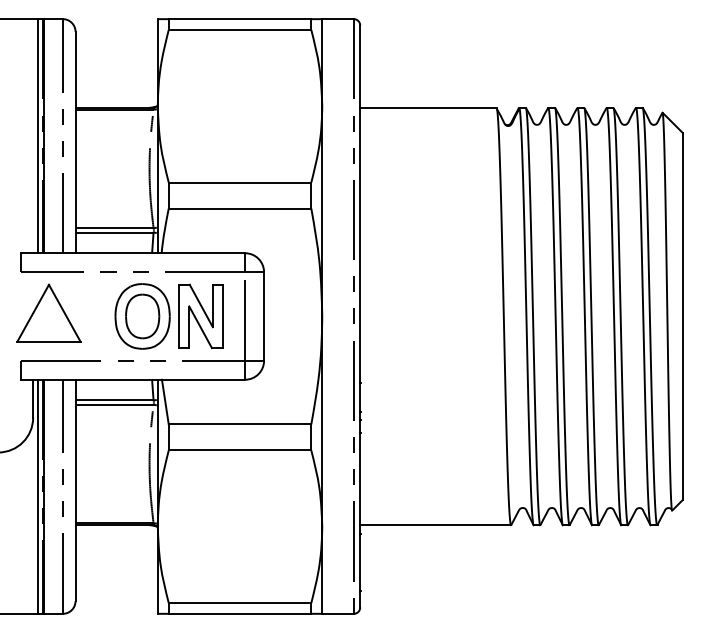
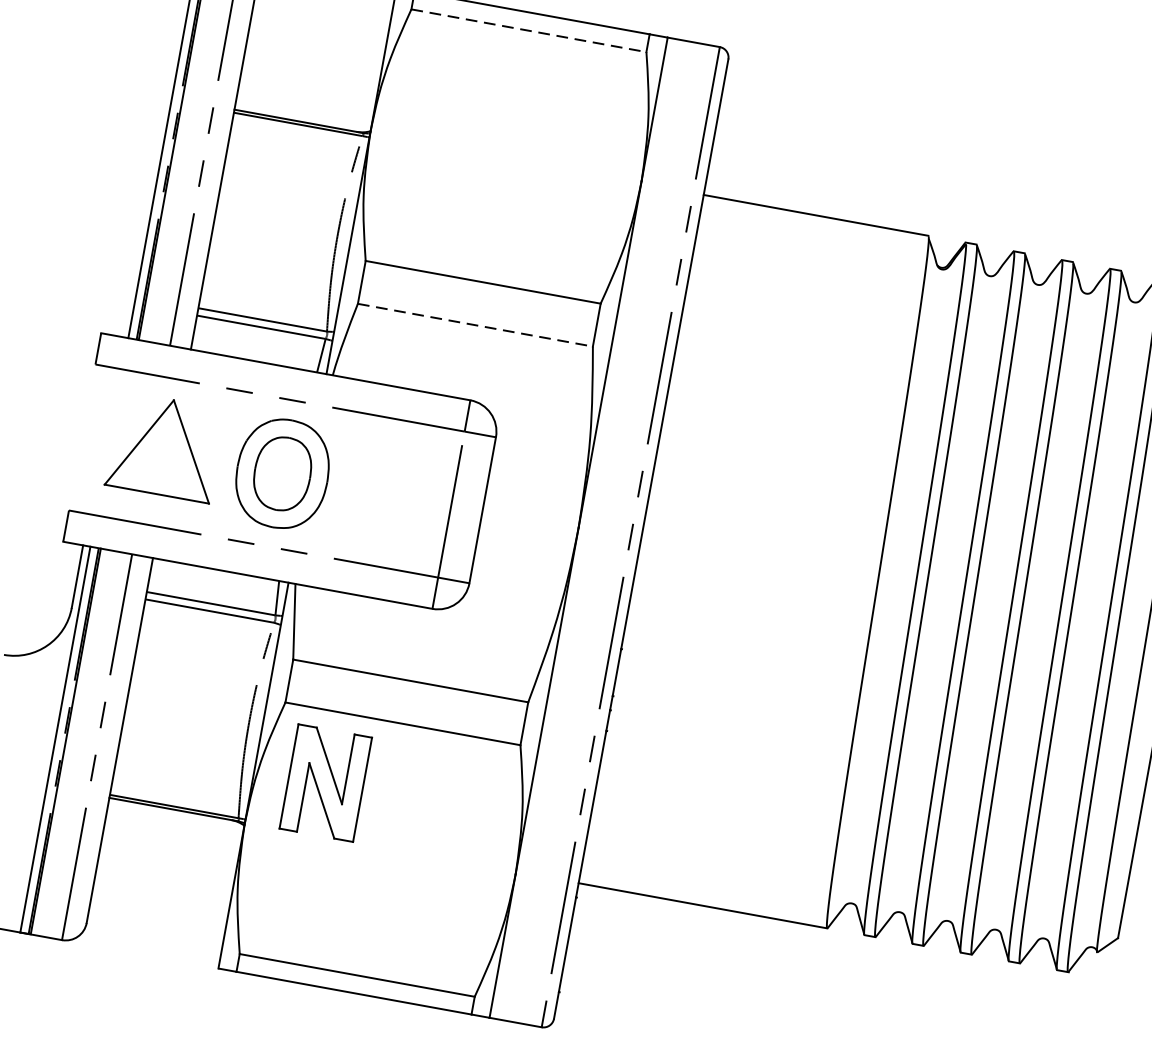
line: (240, 29) -> (529, 30), solid -> dashed
line: (240, 208) -> (476, 325), solid -> dashed
part: (48, 312) -> (164, 445), moved
part: (200, 316) -> (324, 782), moved

